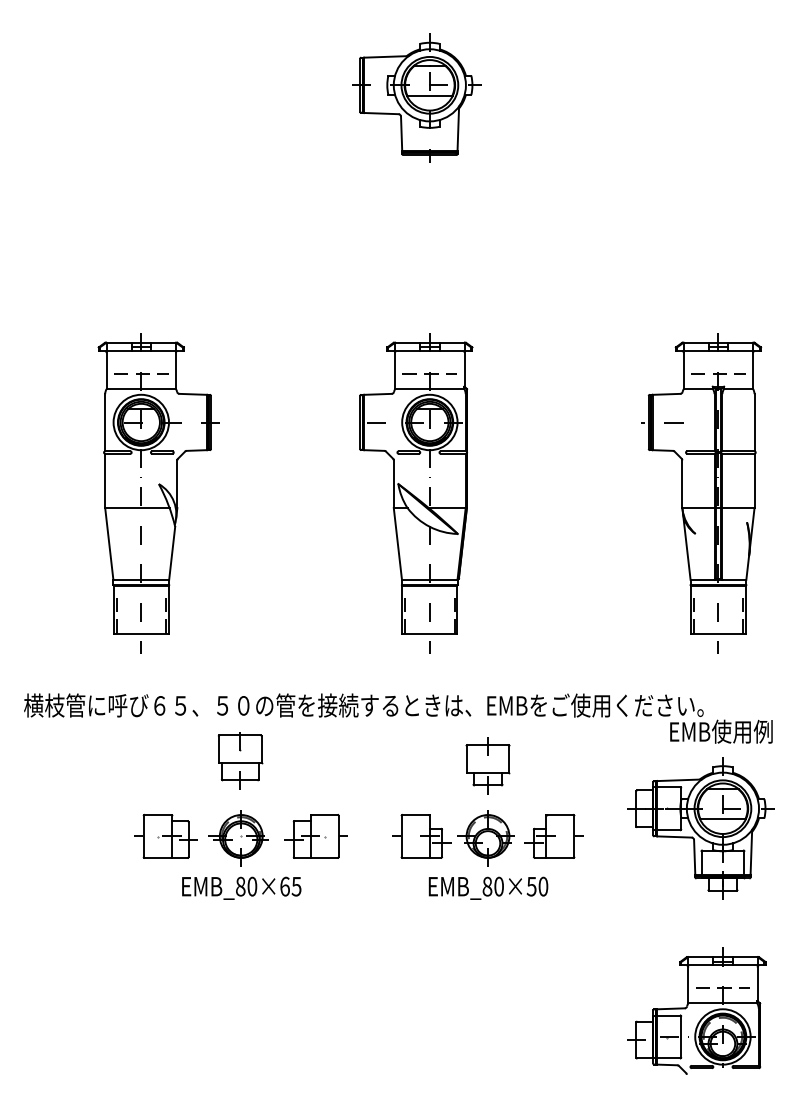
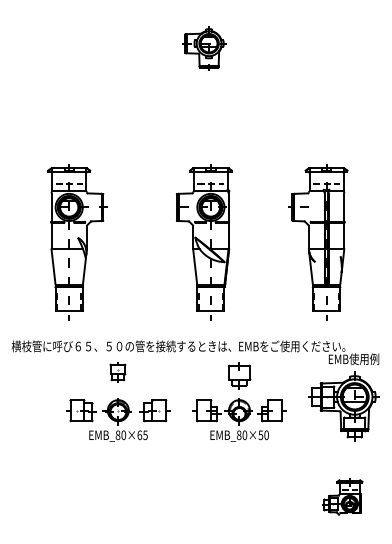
part: (416, 96) -> (204, 47), size x0.7
part: (702, 493) -> (318, 242), moved
part: (239, 760) -> (117, 373), size x0.7
part: (697, 1011) -> (342, 496), size x0.6

